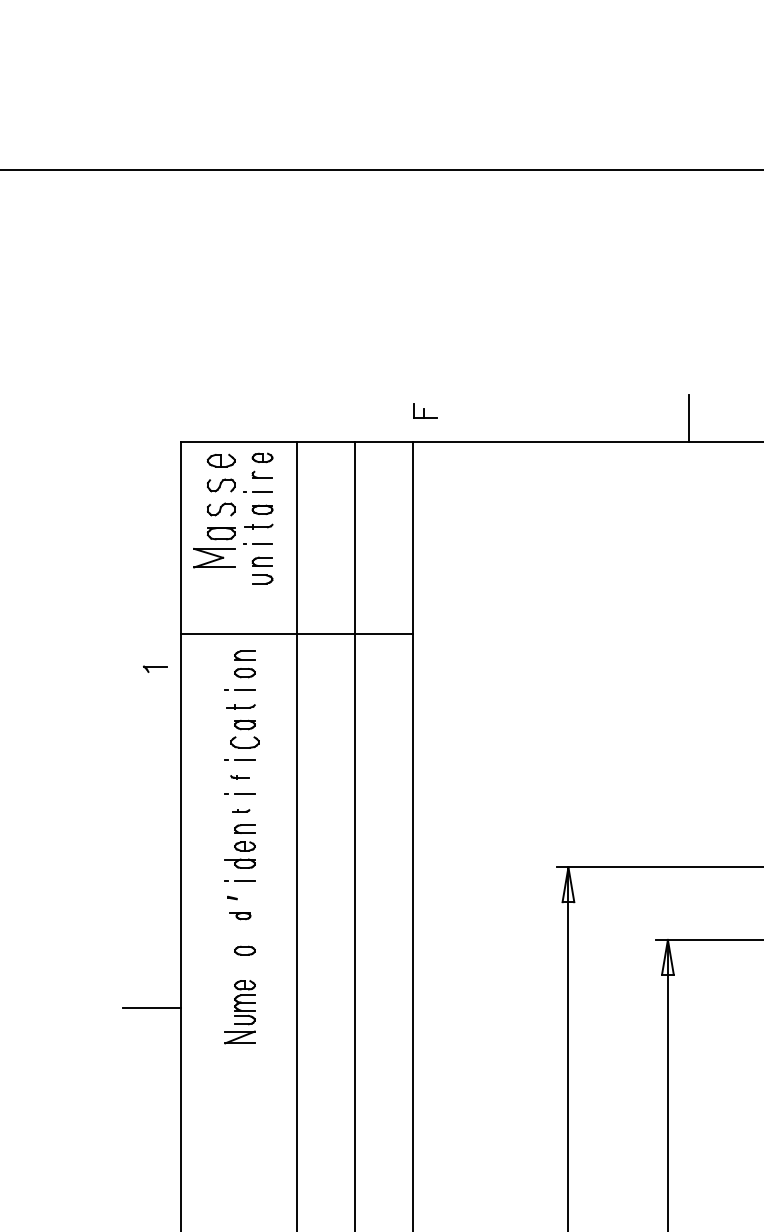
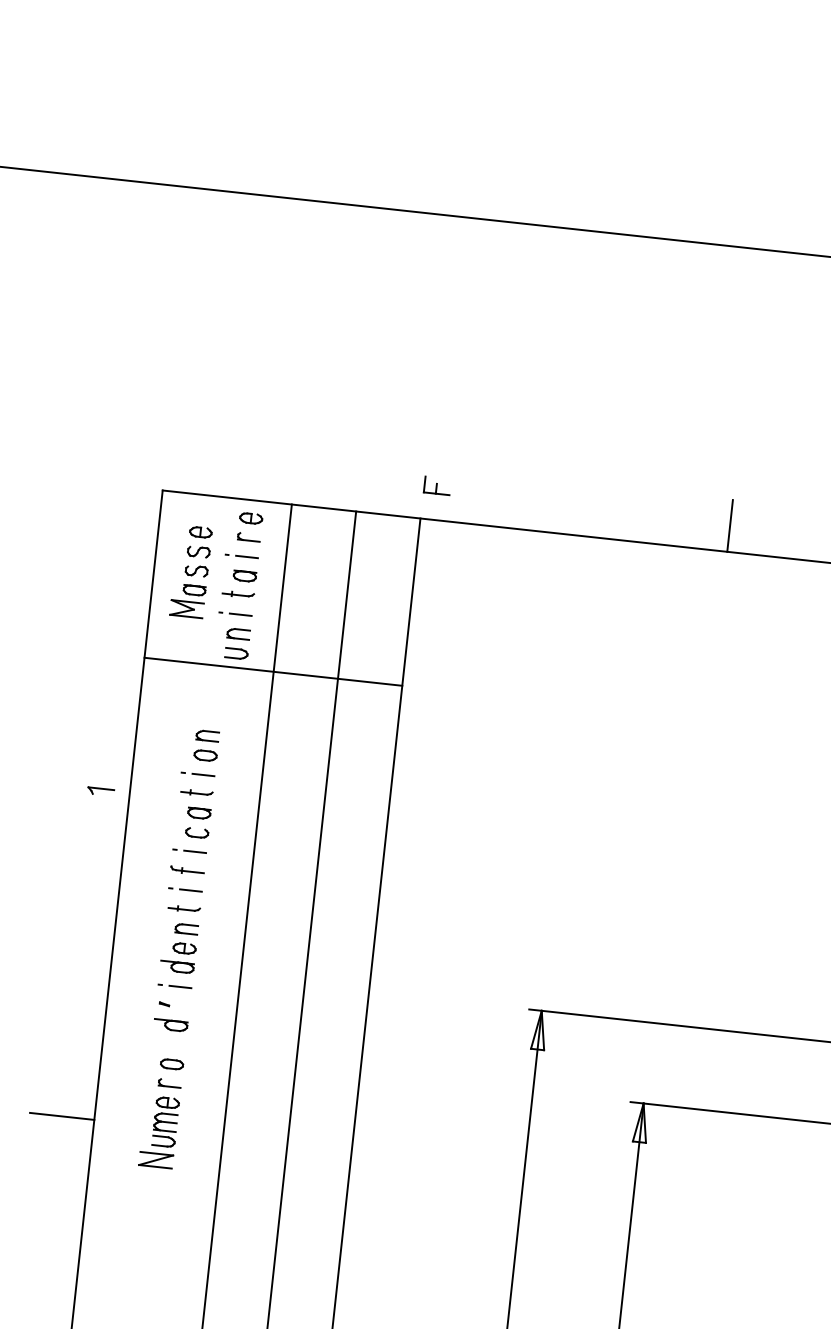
part: (213, 510) -> (190, 571), size x0.71
line: (297, 633) -> (273, 671), moved
part: (155, 668) -> (101, 790), moved
part: (244, 742) -> (196, 832), size x0.71
part: (239, 777) -> (186, 871), size x1.67
part: (240, 810) -> (183, 907), size x1.67
part: (239, 916) -> (170, 1025), size x1.43
part: (244, 967) -> (169, 1082), added

